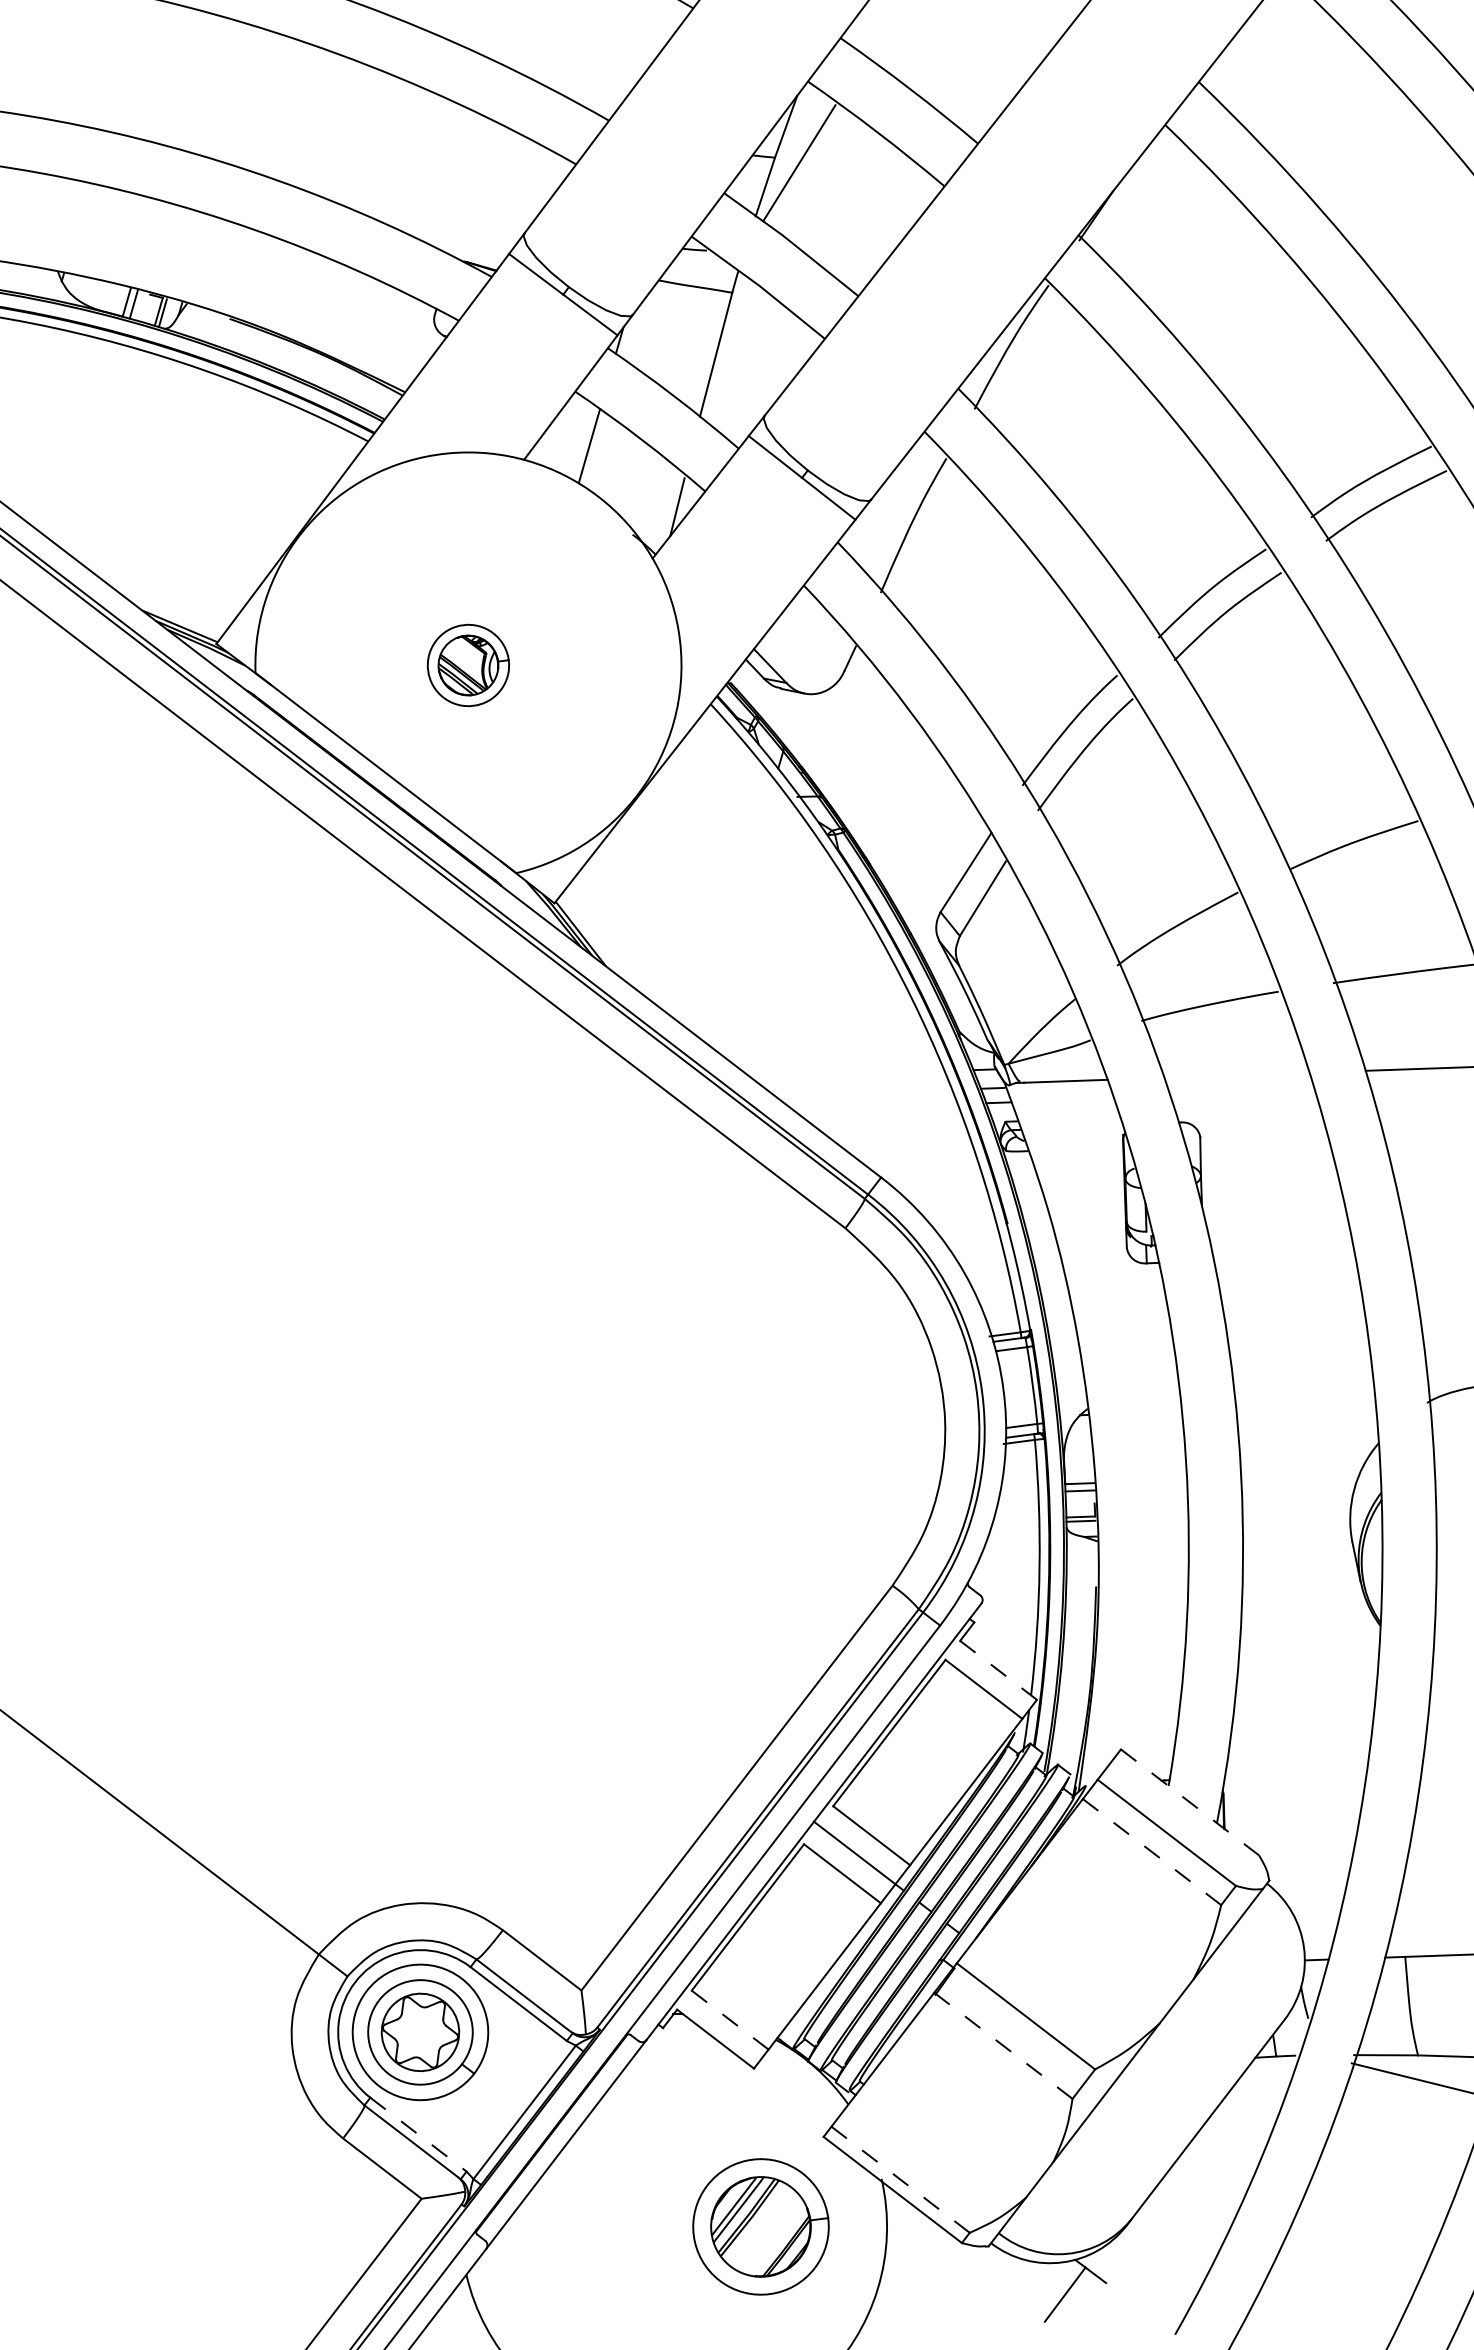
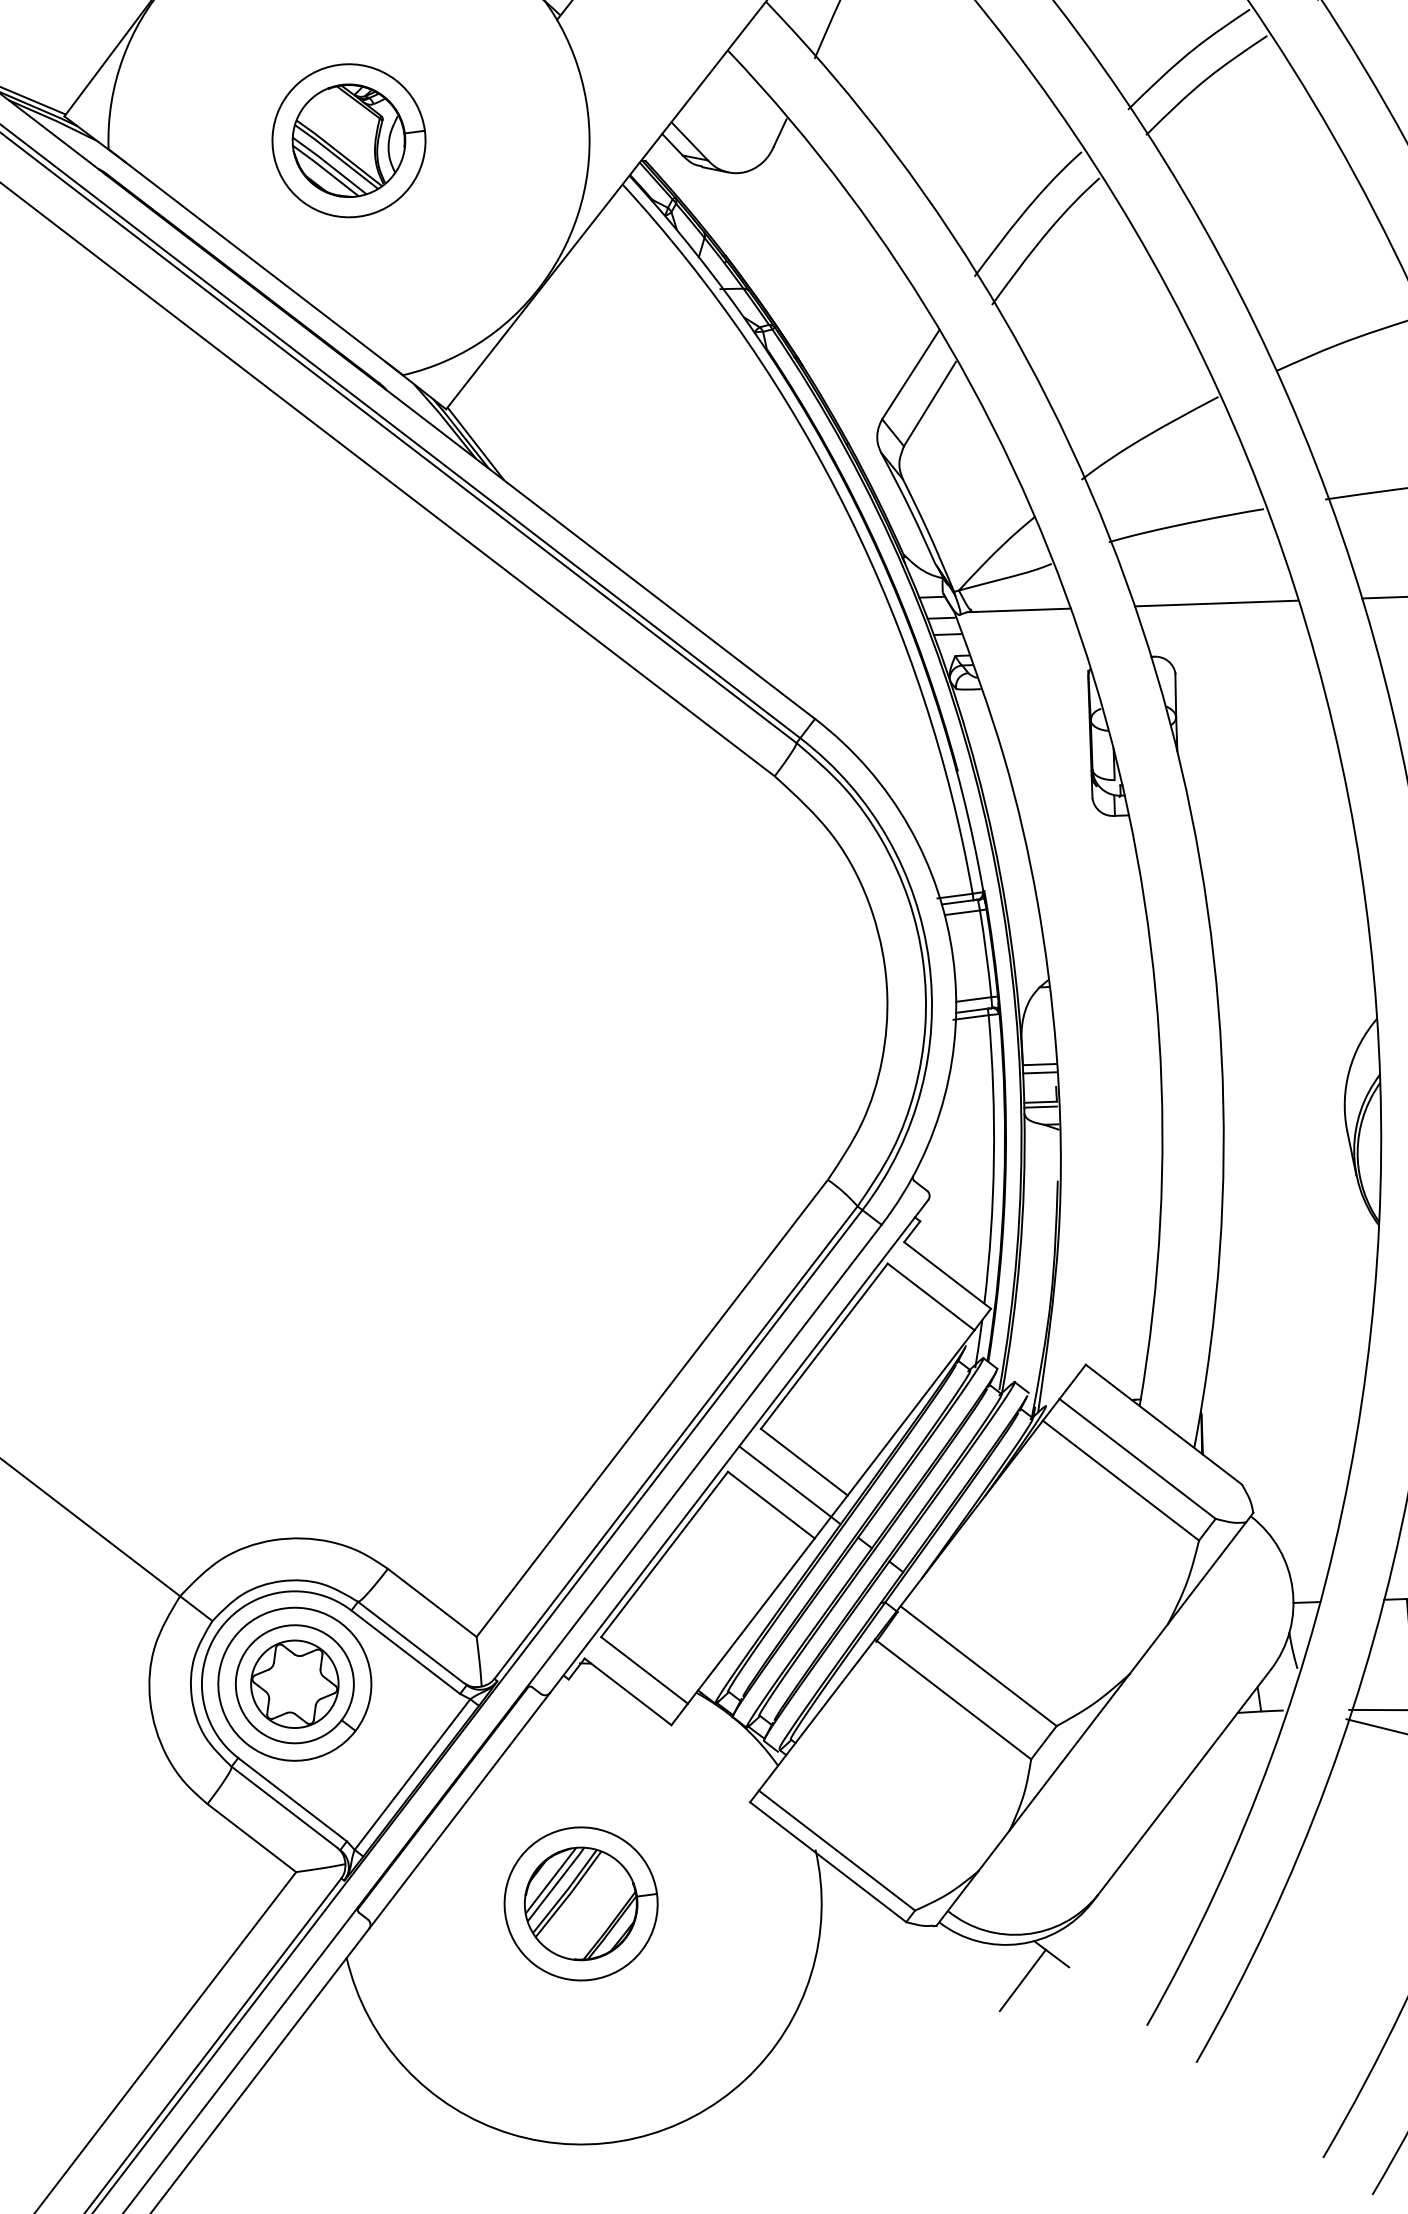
part: (468, 665) -> (349, 140), size x1.67
line: (1236, 1074) -> (1216, 602), added
line: (998, 1670) -> (947, 1275), dashed -> solid
line: (1189, 1802) -> (1163, 1424), dashed -> solid
line: (1151, 1851) -> (1120, 1479), dashed -> solid
line: (730, 2020) -> (644, 1670), dashed -> solid
line: (1003, 2045) -> (953, 1699), dashed -> solid
line: (418, 2134) -> (292, 1799), dashed -> solid
line: (901, 2180) -> (838, 1851), dashed -> solid
part: (760, 2226) -> (580, 1903), moved

